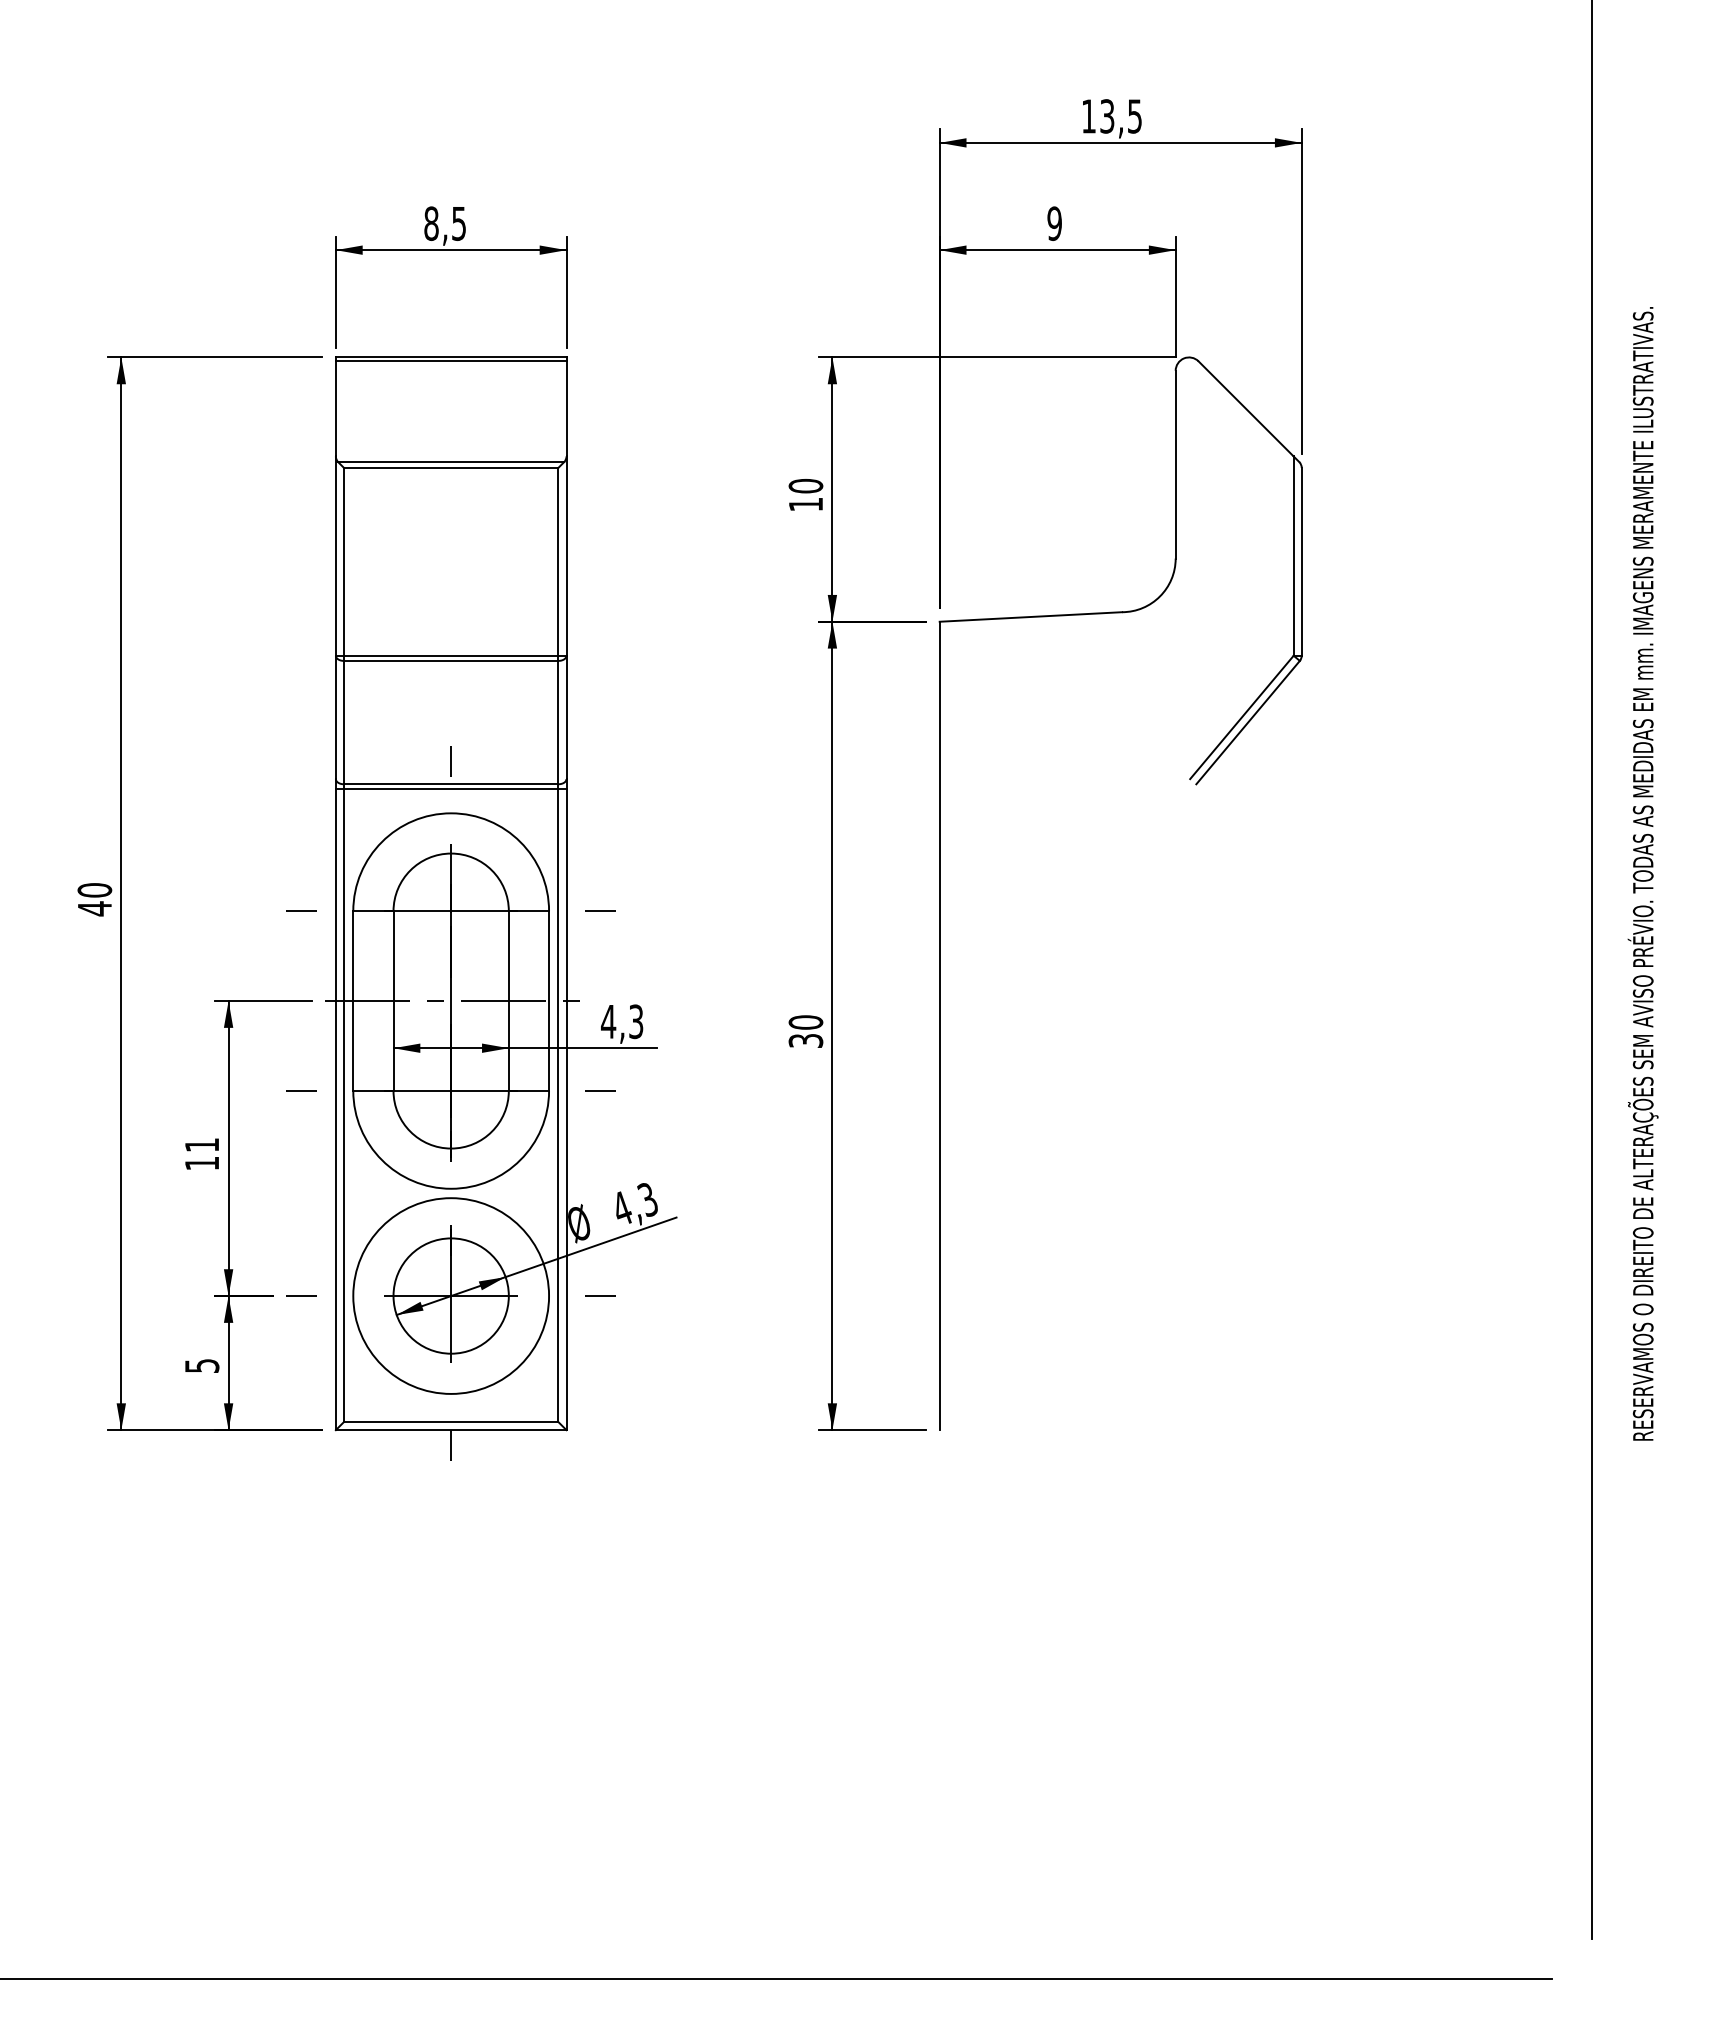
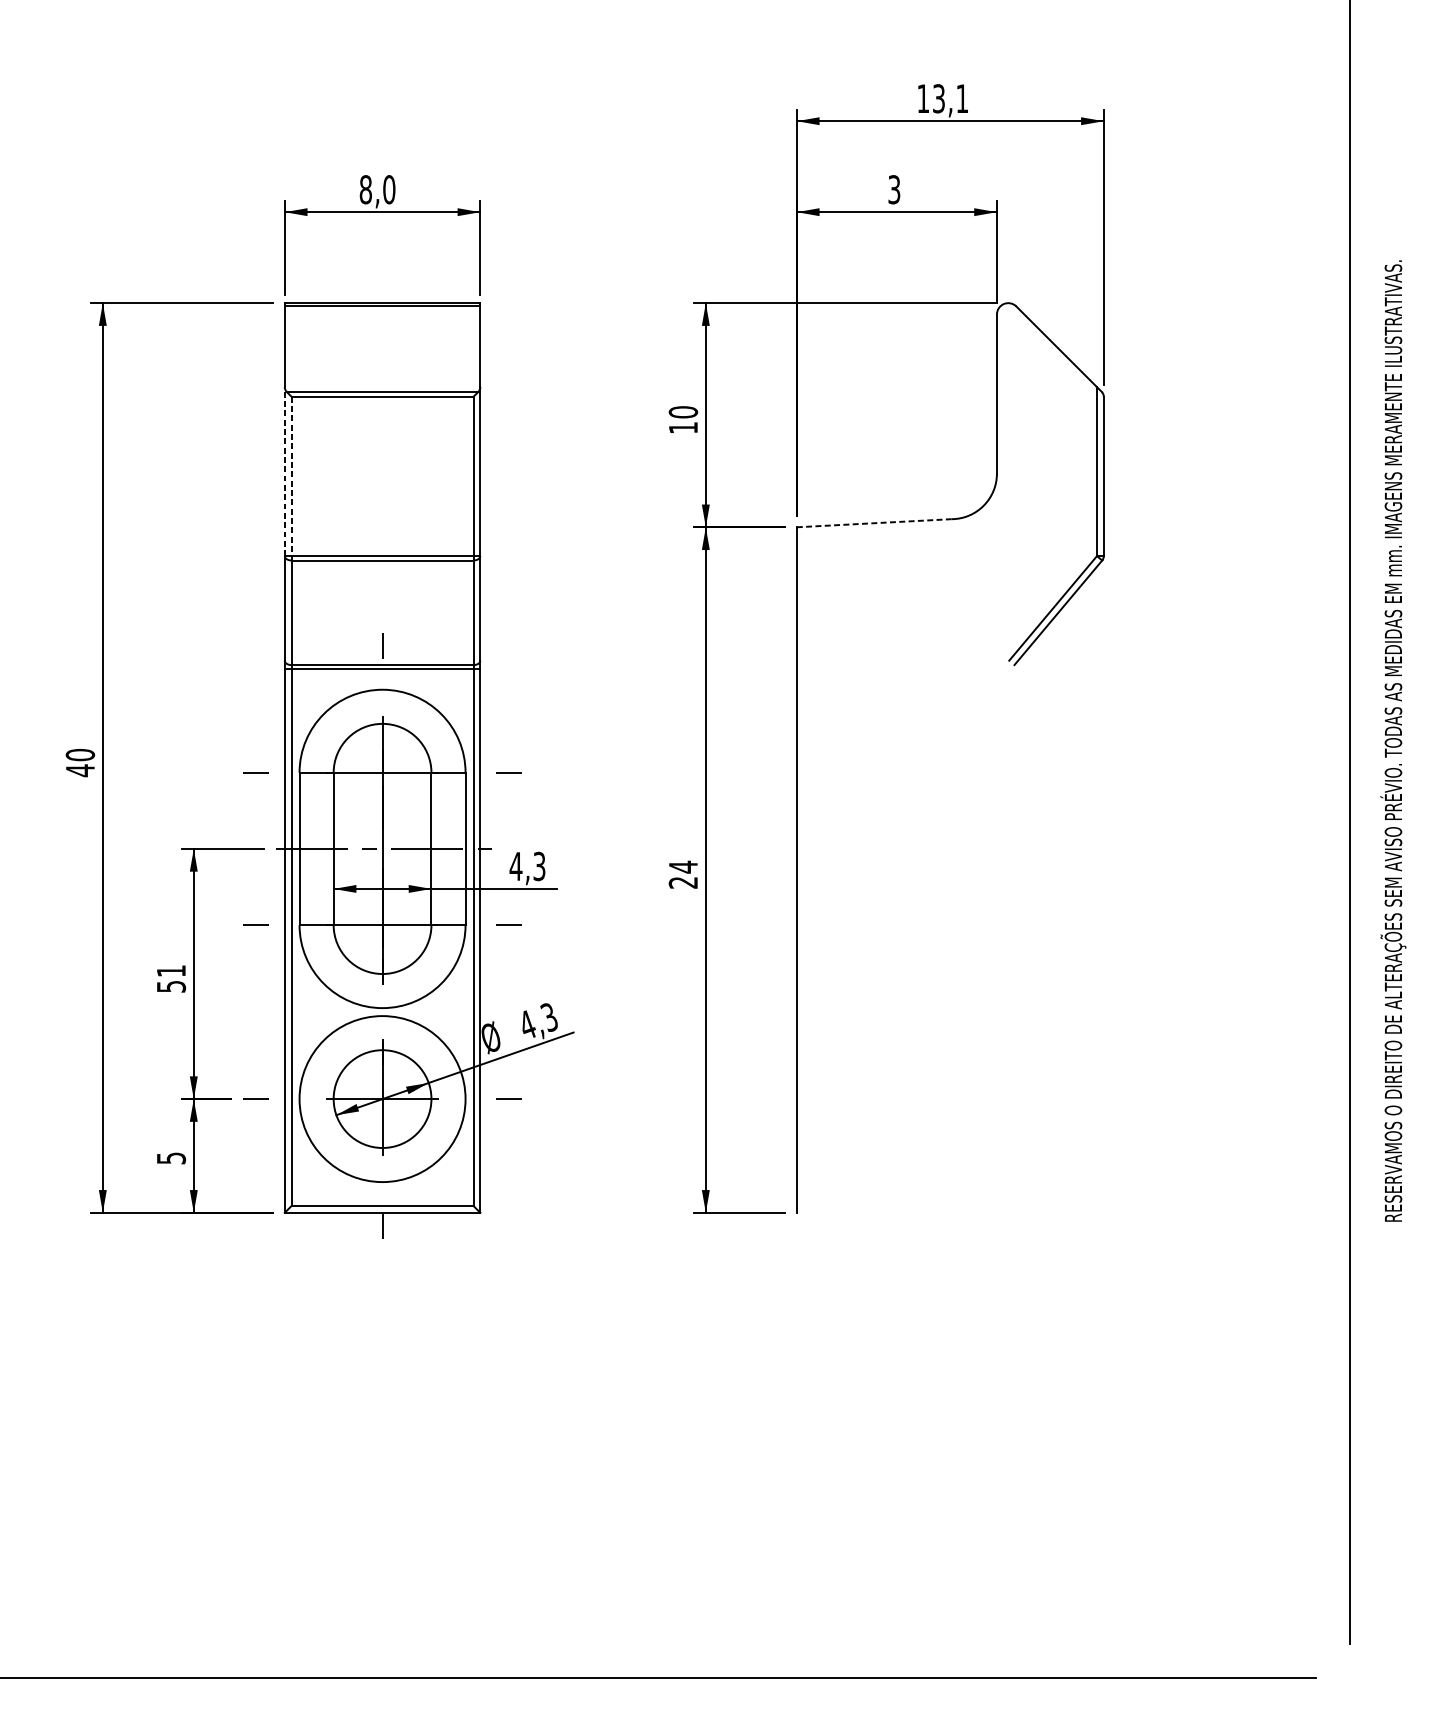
text: (1134, 116) -> (962, 98), 13,5 -> 13,1
text: (459, 223) -> (389, 189), 8,5 -> 8,0
text: (1054, 223) -> (894, 189), 9 -> 3
line: (335, 556) -> (284, 471), solid -> dashed
line: (343, 561) -> (291, 476), solid -> dashed
line: (1031, 616) -> (874, 522), solid -> dashed
text: (805, 1031) -> (683, 874), 30 -> 24
text: (202, 1163) -> (171, 986), 11 -> 51

